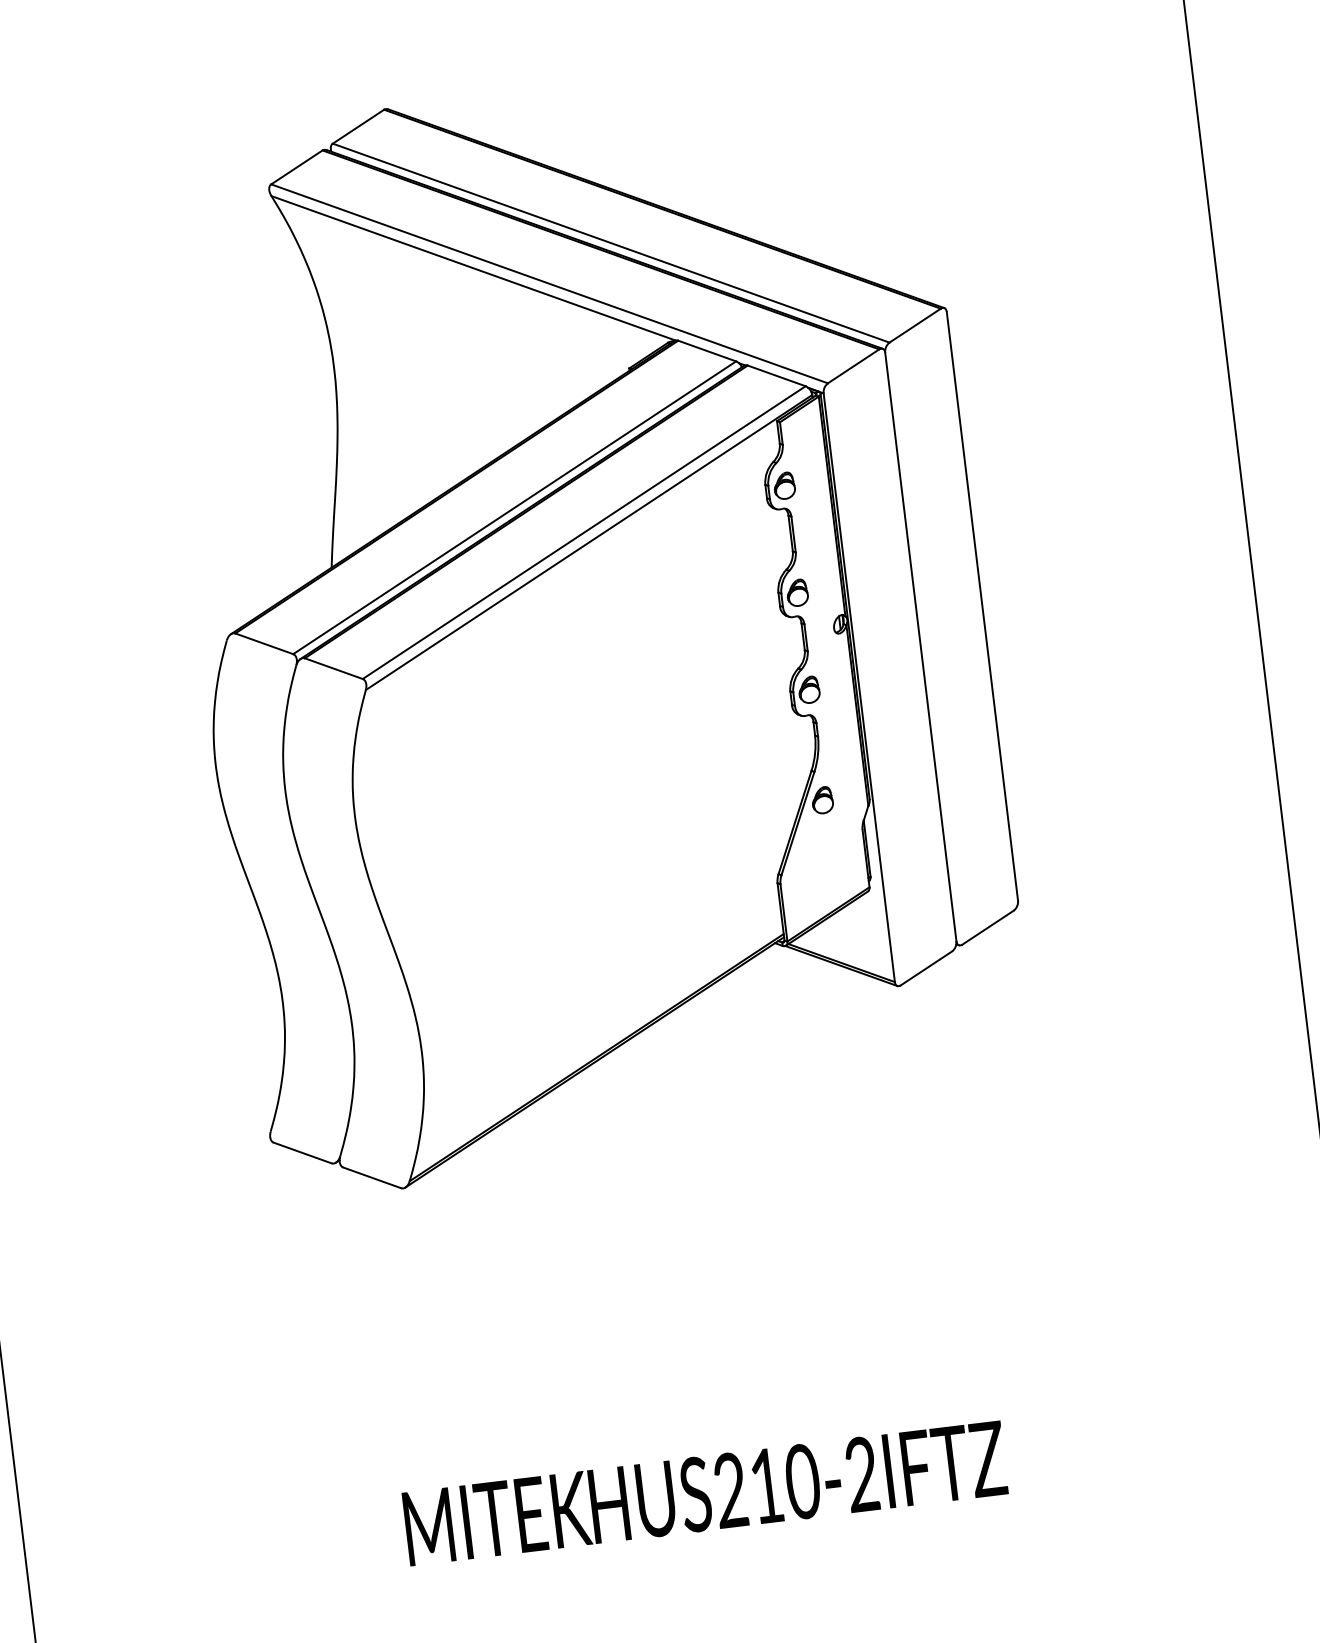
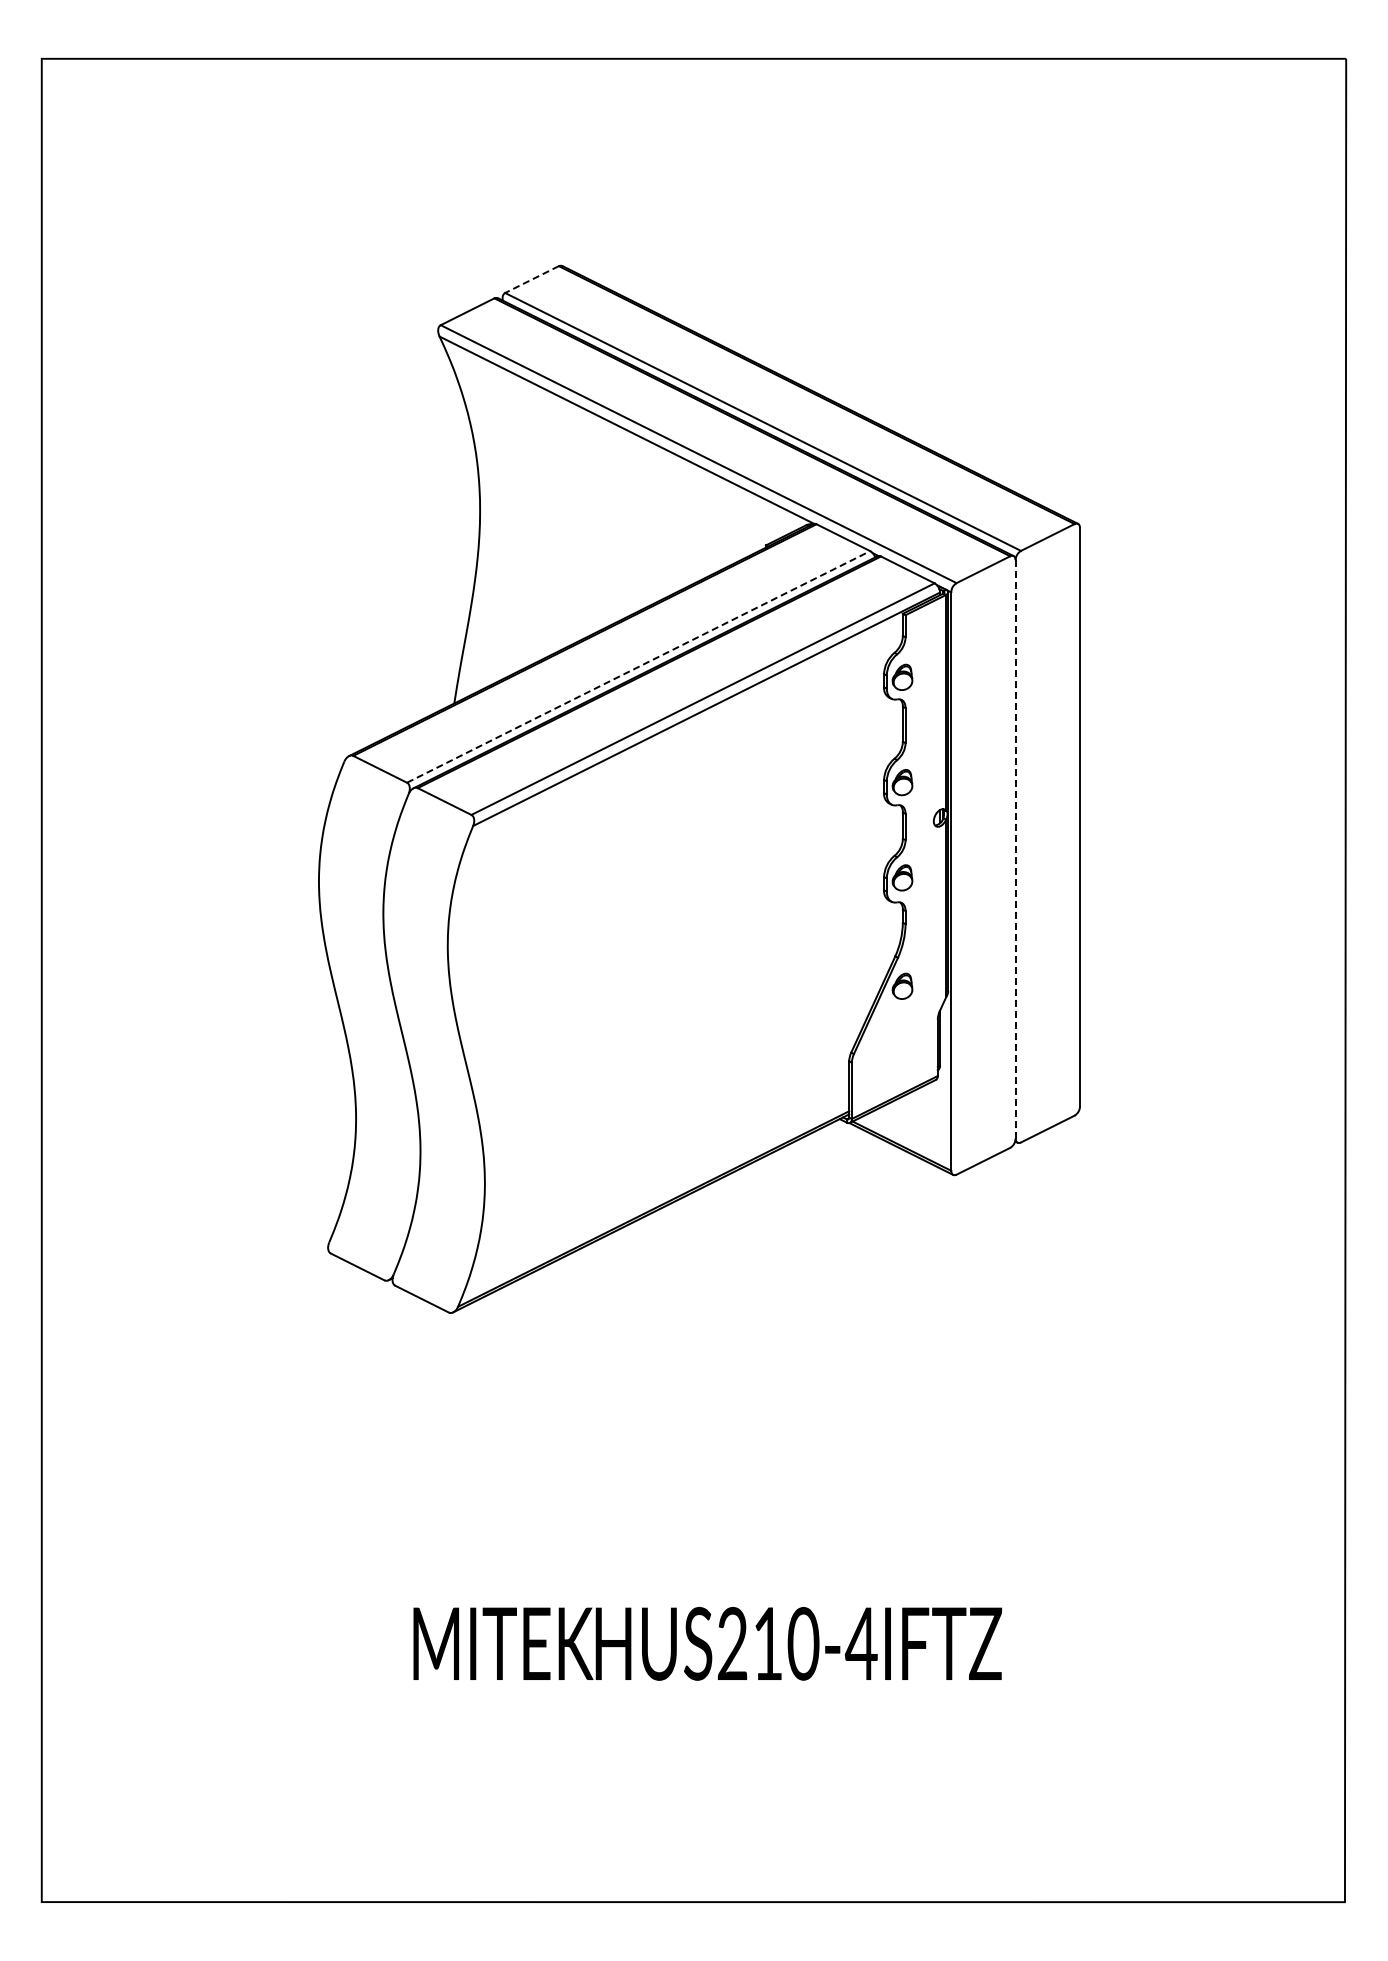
line: (357, 126) -> (531, 279), solid -> dashed
line: (514, 507) -> (638, 666), solid -> dashed
line: (920, 647) -> (1015, 849), solid -> dashed
text: (860, 1473) -> (860, 1642), HUS210-2IFTZ -> HUS210-4IFTZ

